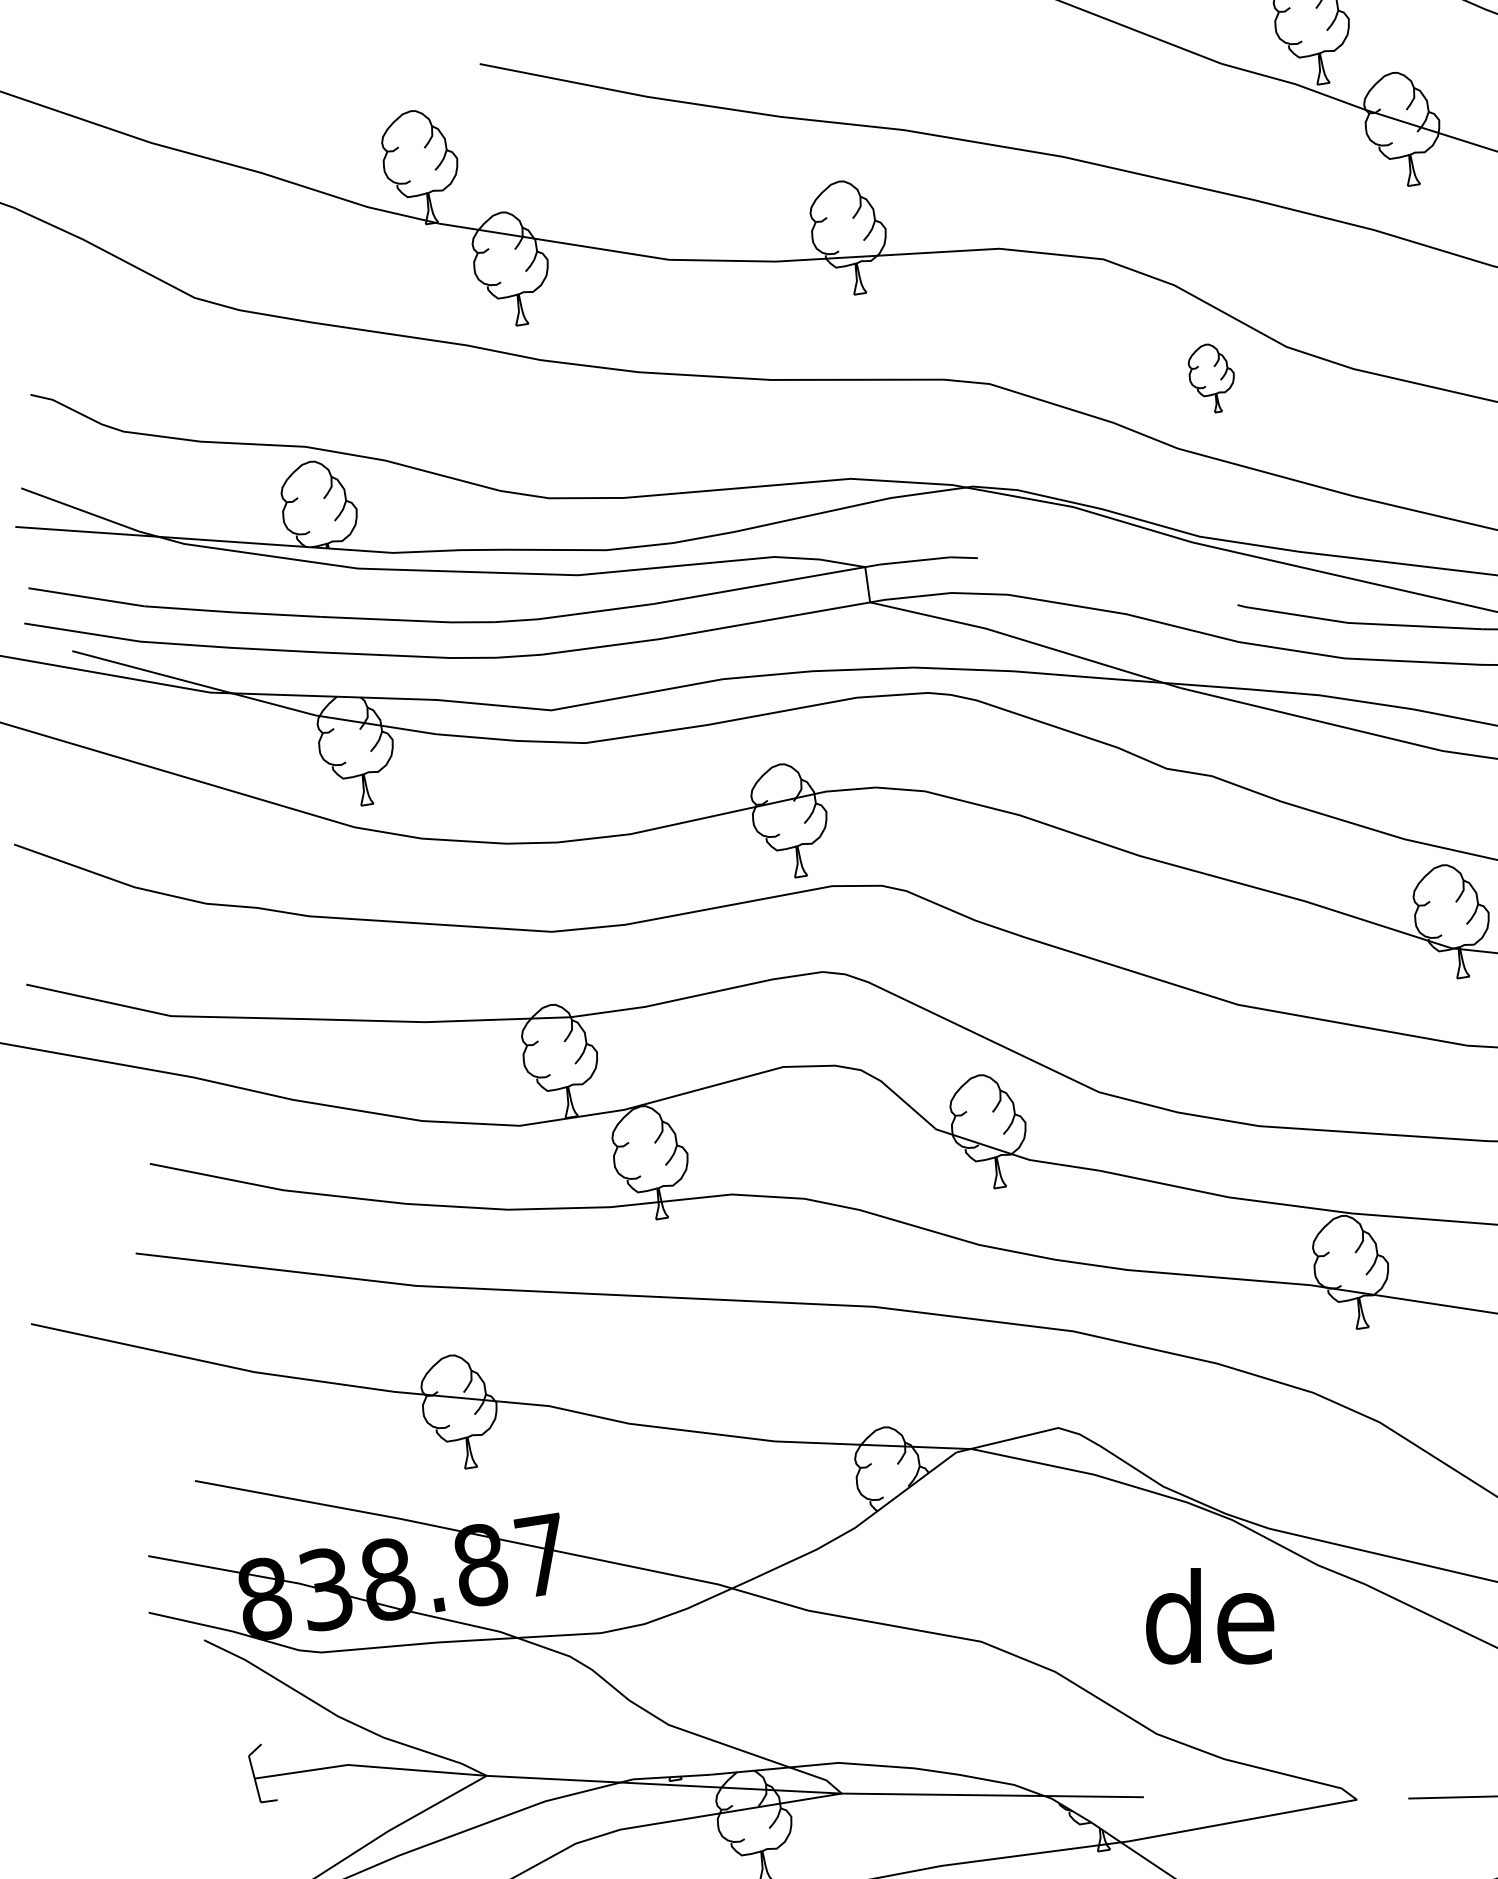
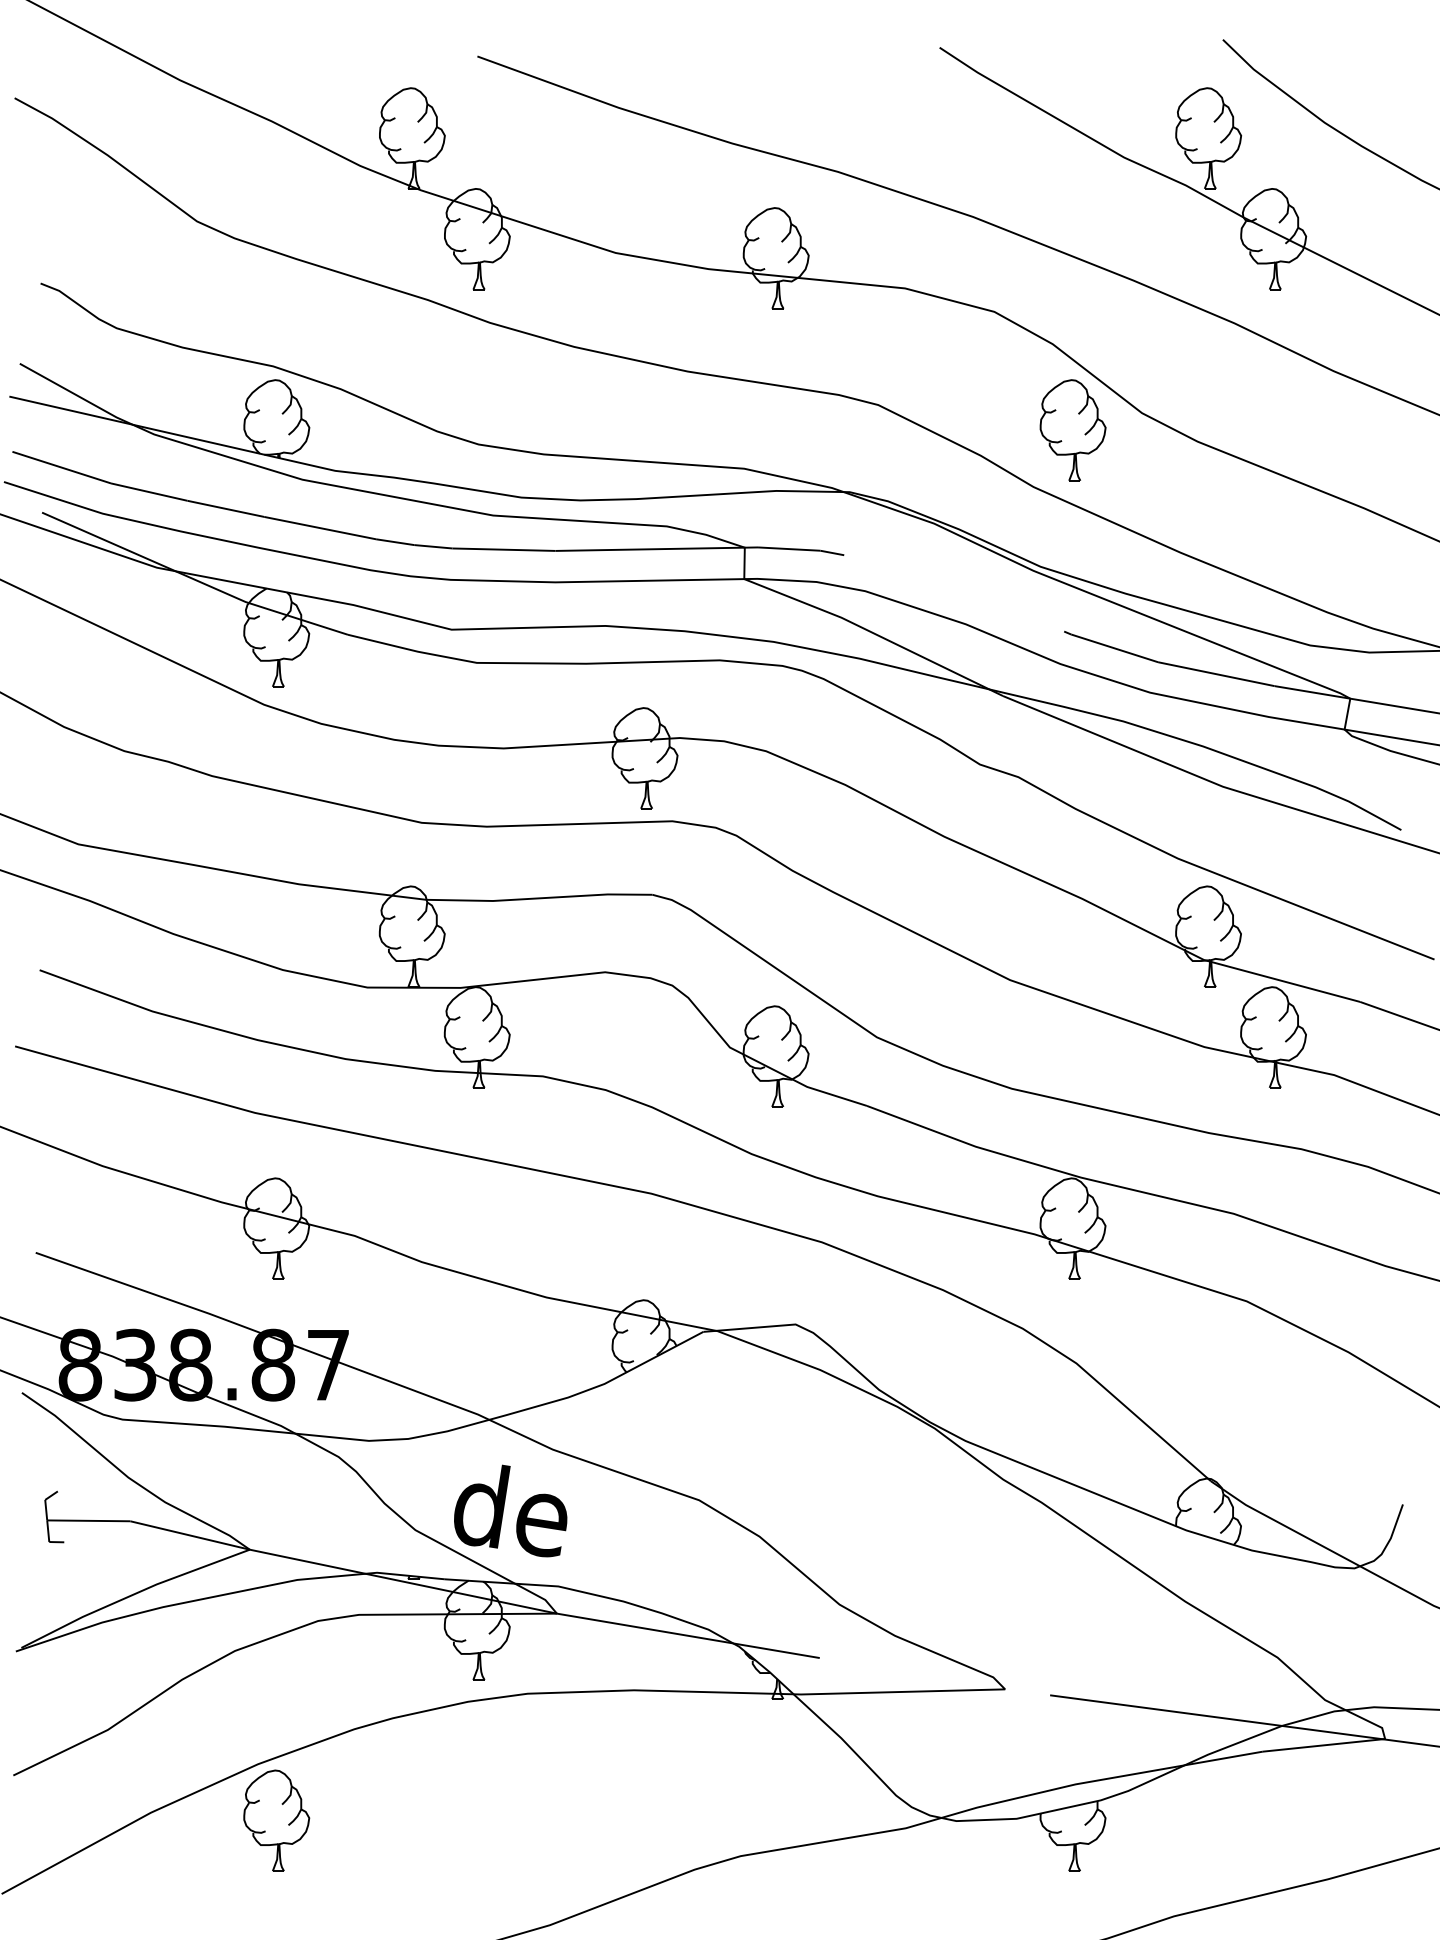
part: (1211, 378) -> (1072, 430), size x1.67
text: (1208, 1617) -> (510, 1510), moved

